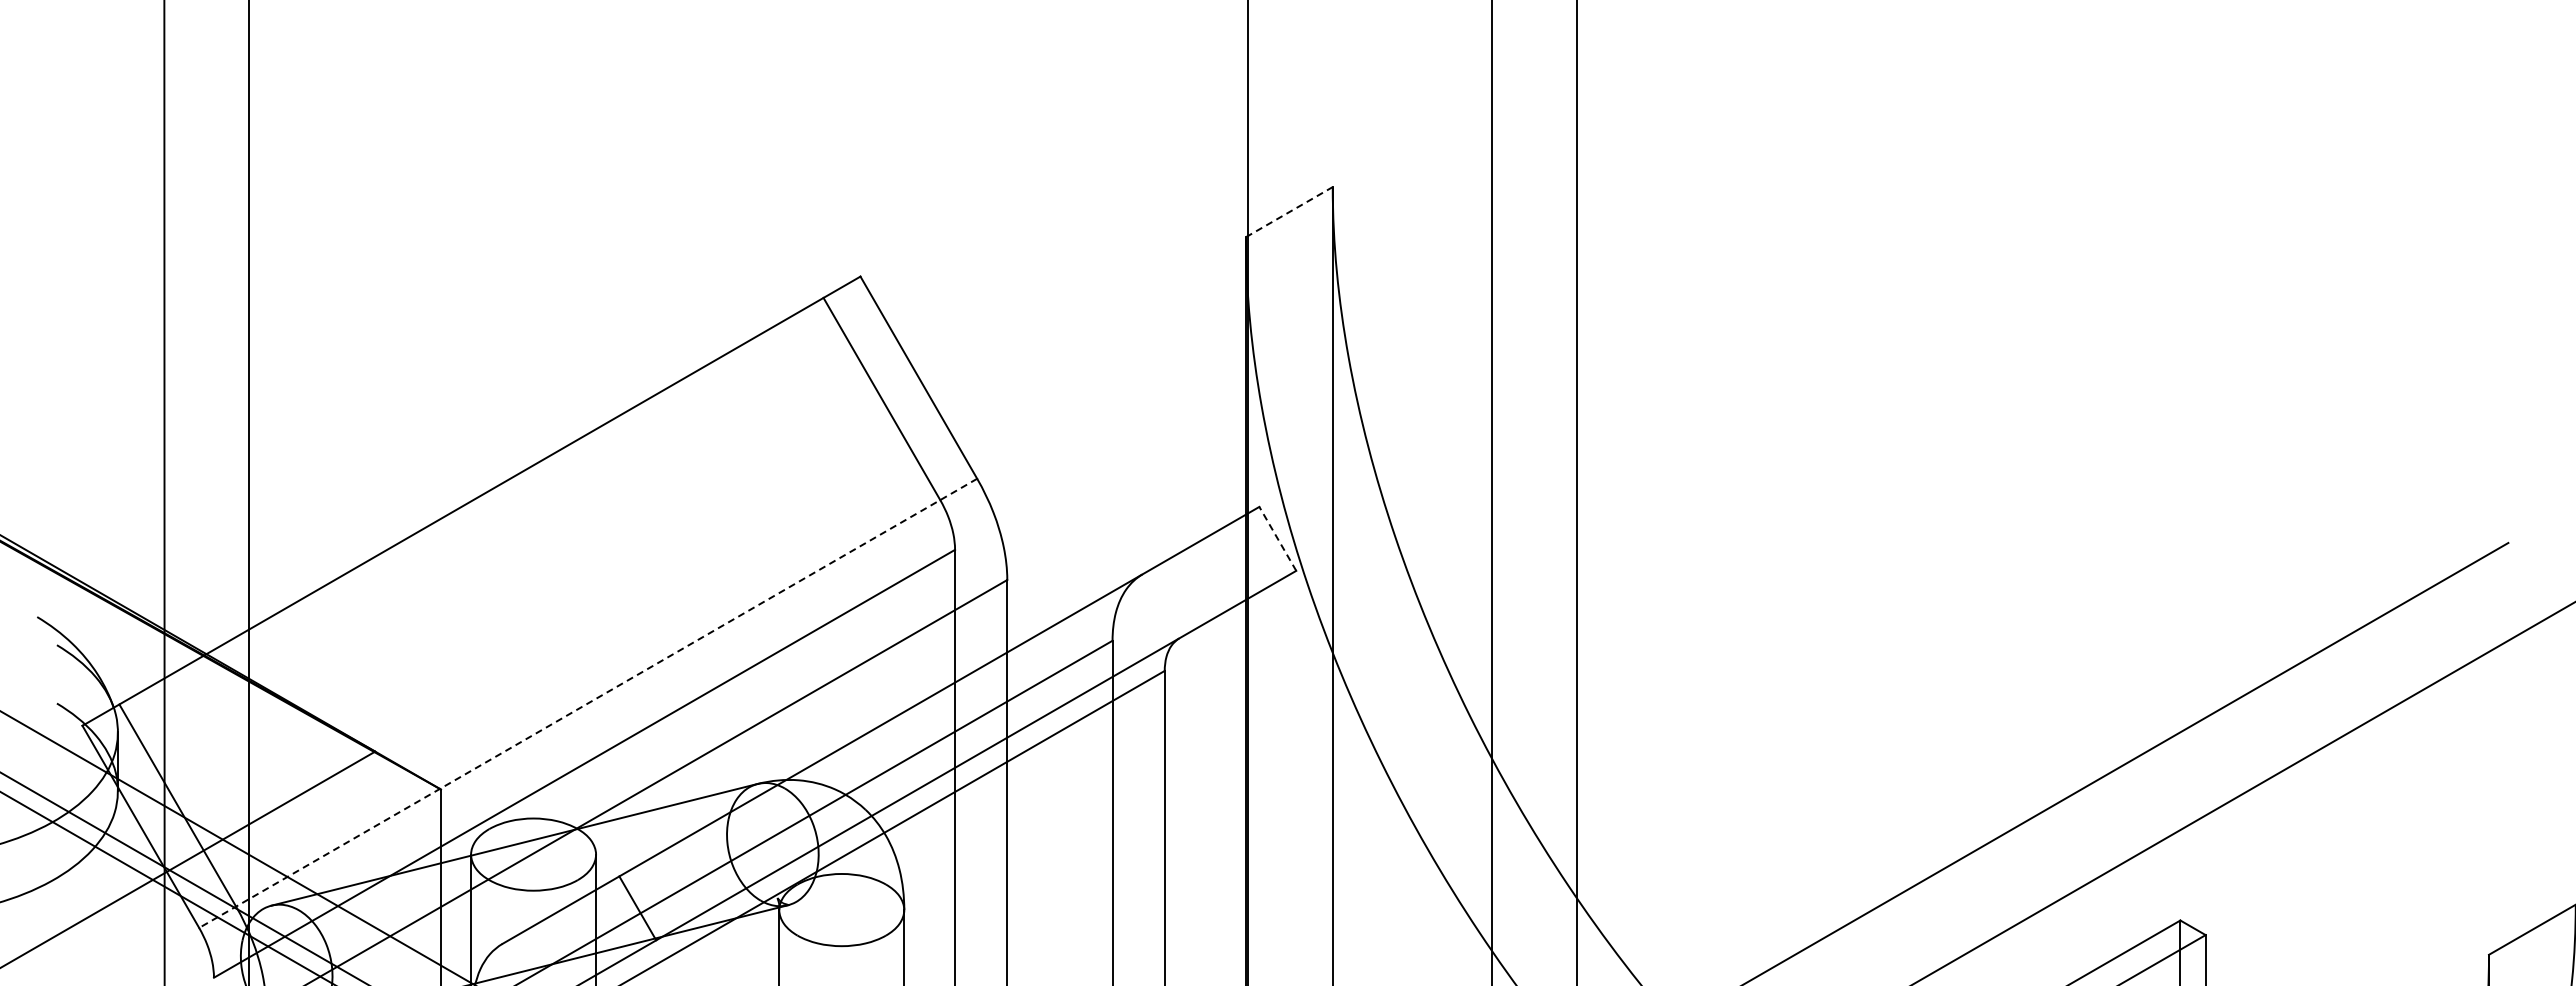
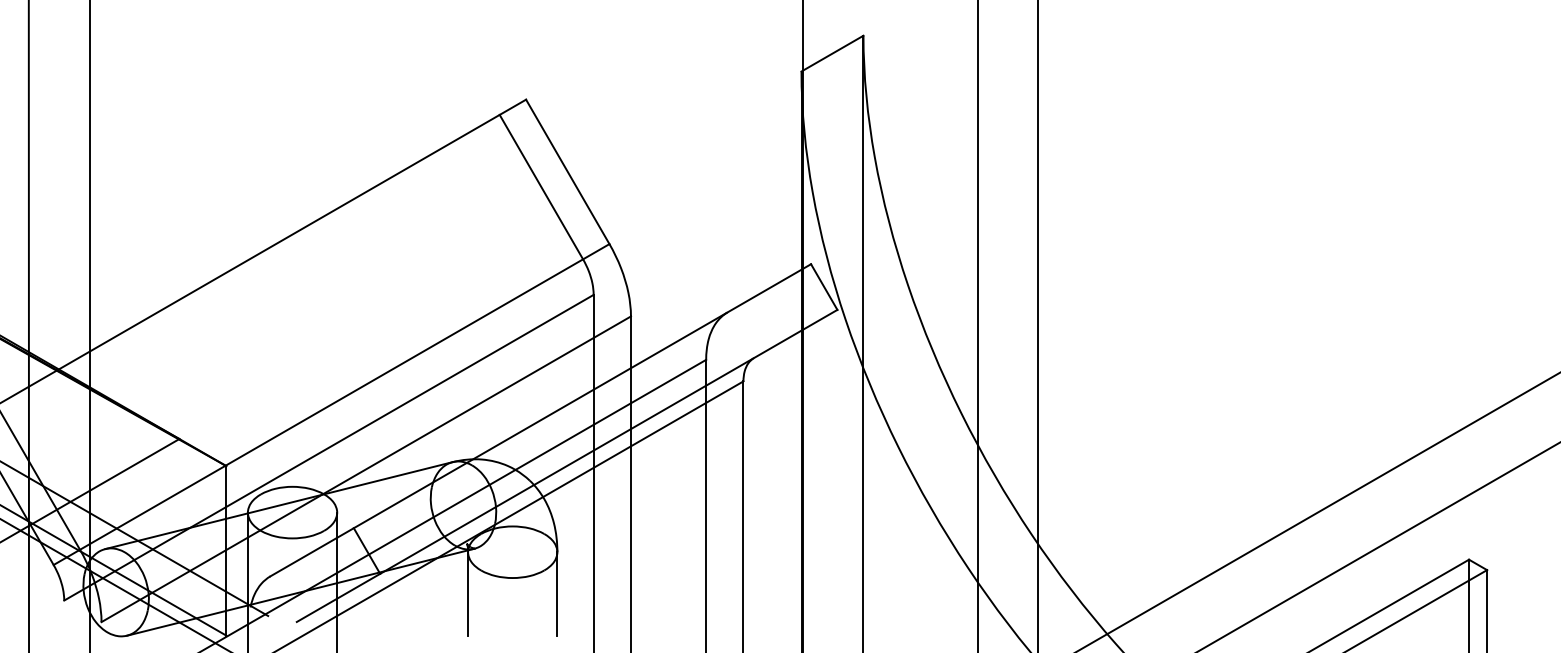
line: (1289, 211) -> (832, 53), dashed -> solid
line: (1277, 538) -> (824, 286), dashed -> solid
line: (587, 703) -> (331, 404), dashed -> solid

